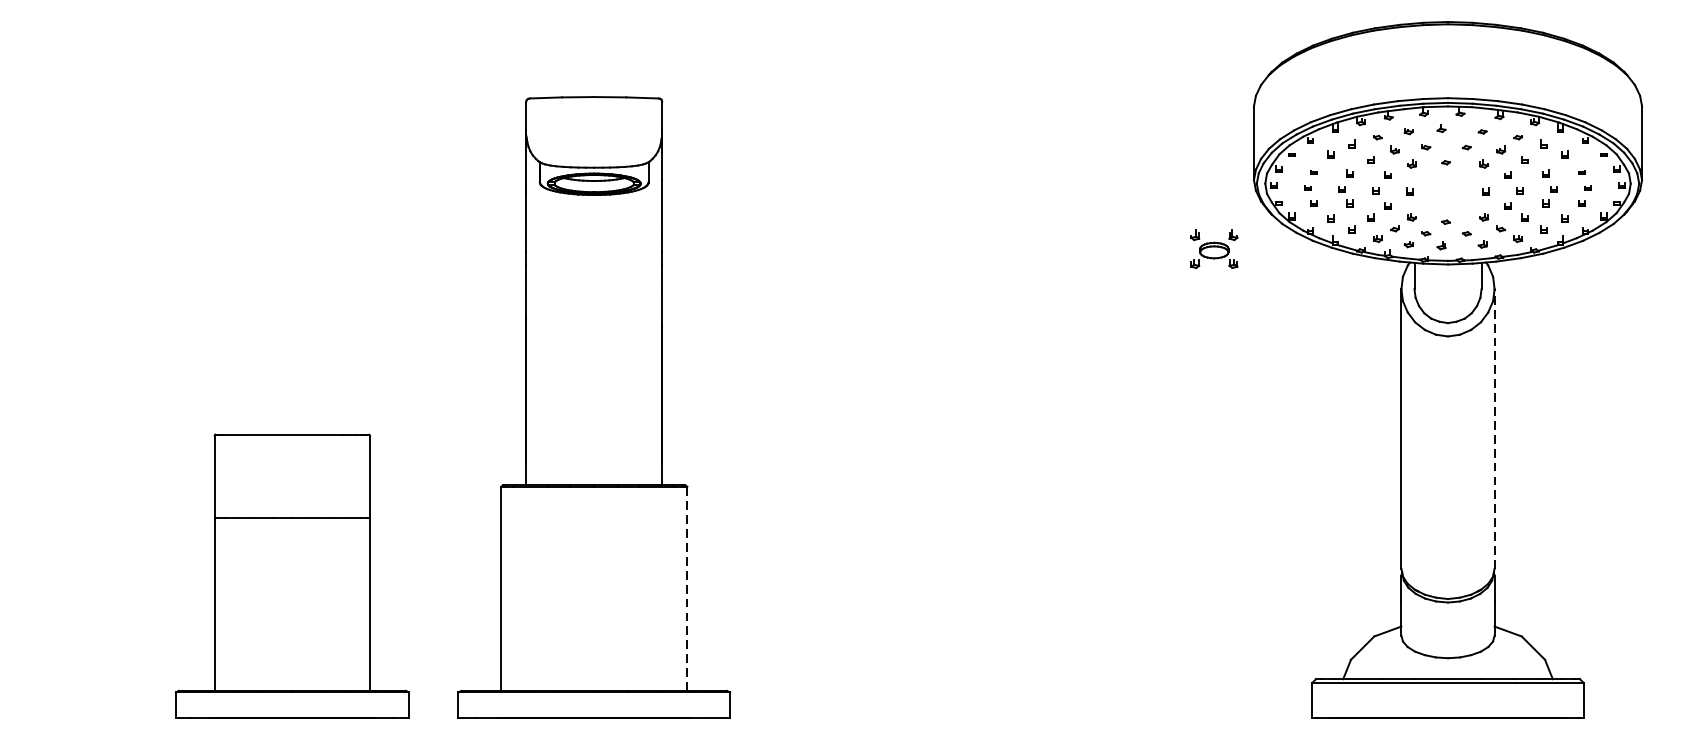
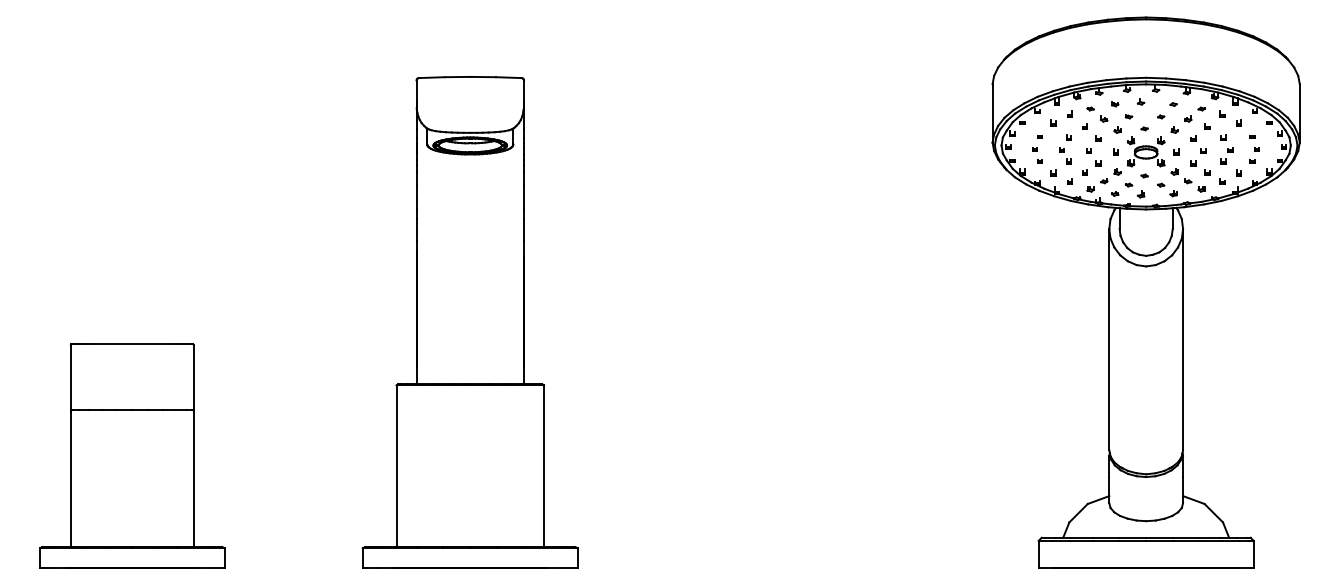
part: (1213, 249) -> (1145, 151), moved
line: (1495, 428) -> (1183, 339), dashed -> solid
part: (292, 575) -> (132, 455), moved
line: (687, 589) -> (544, 466), dashed -> solid

